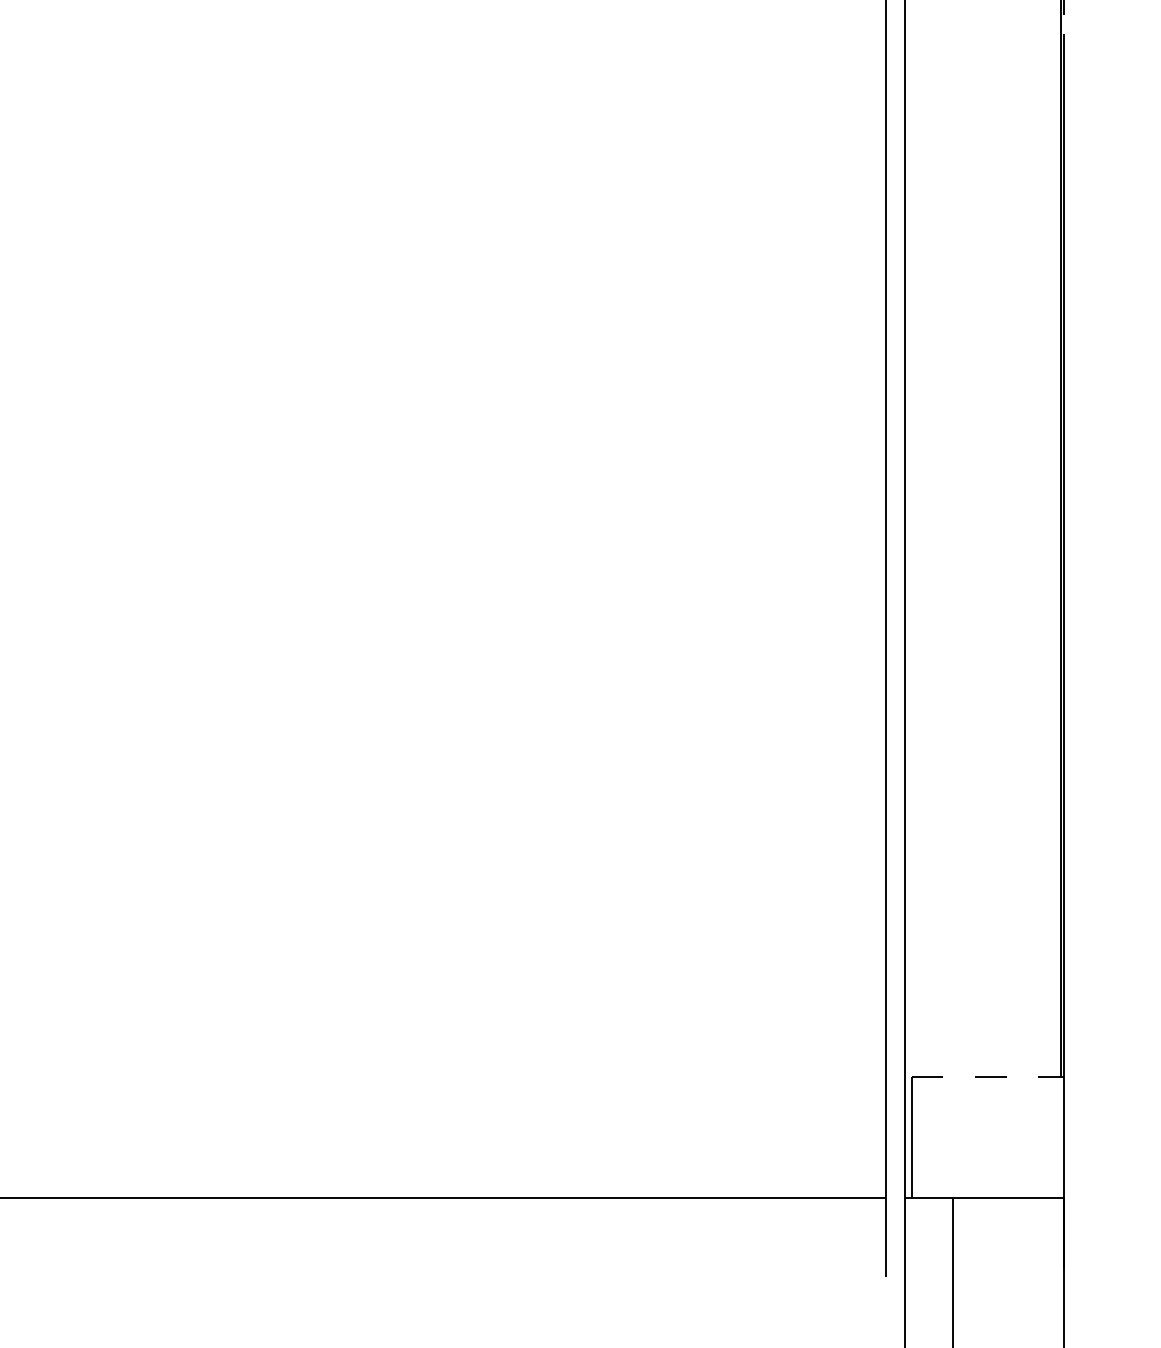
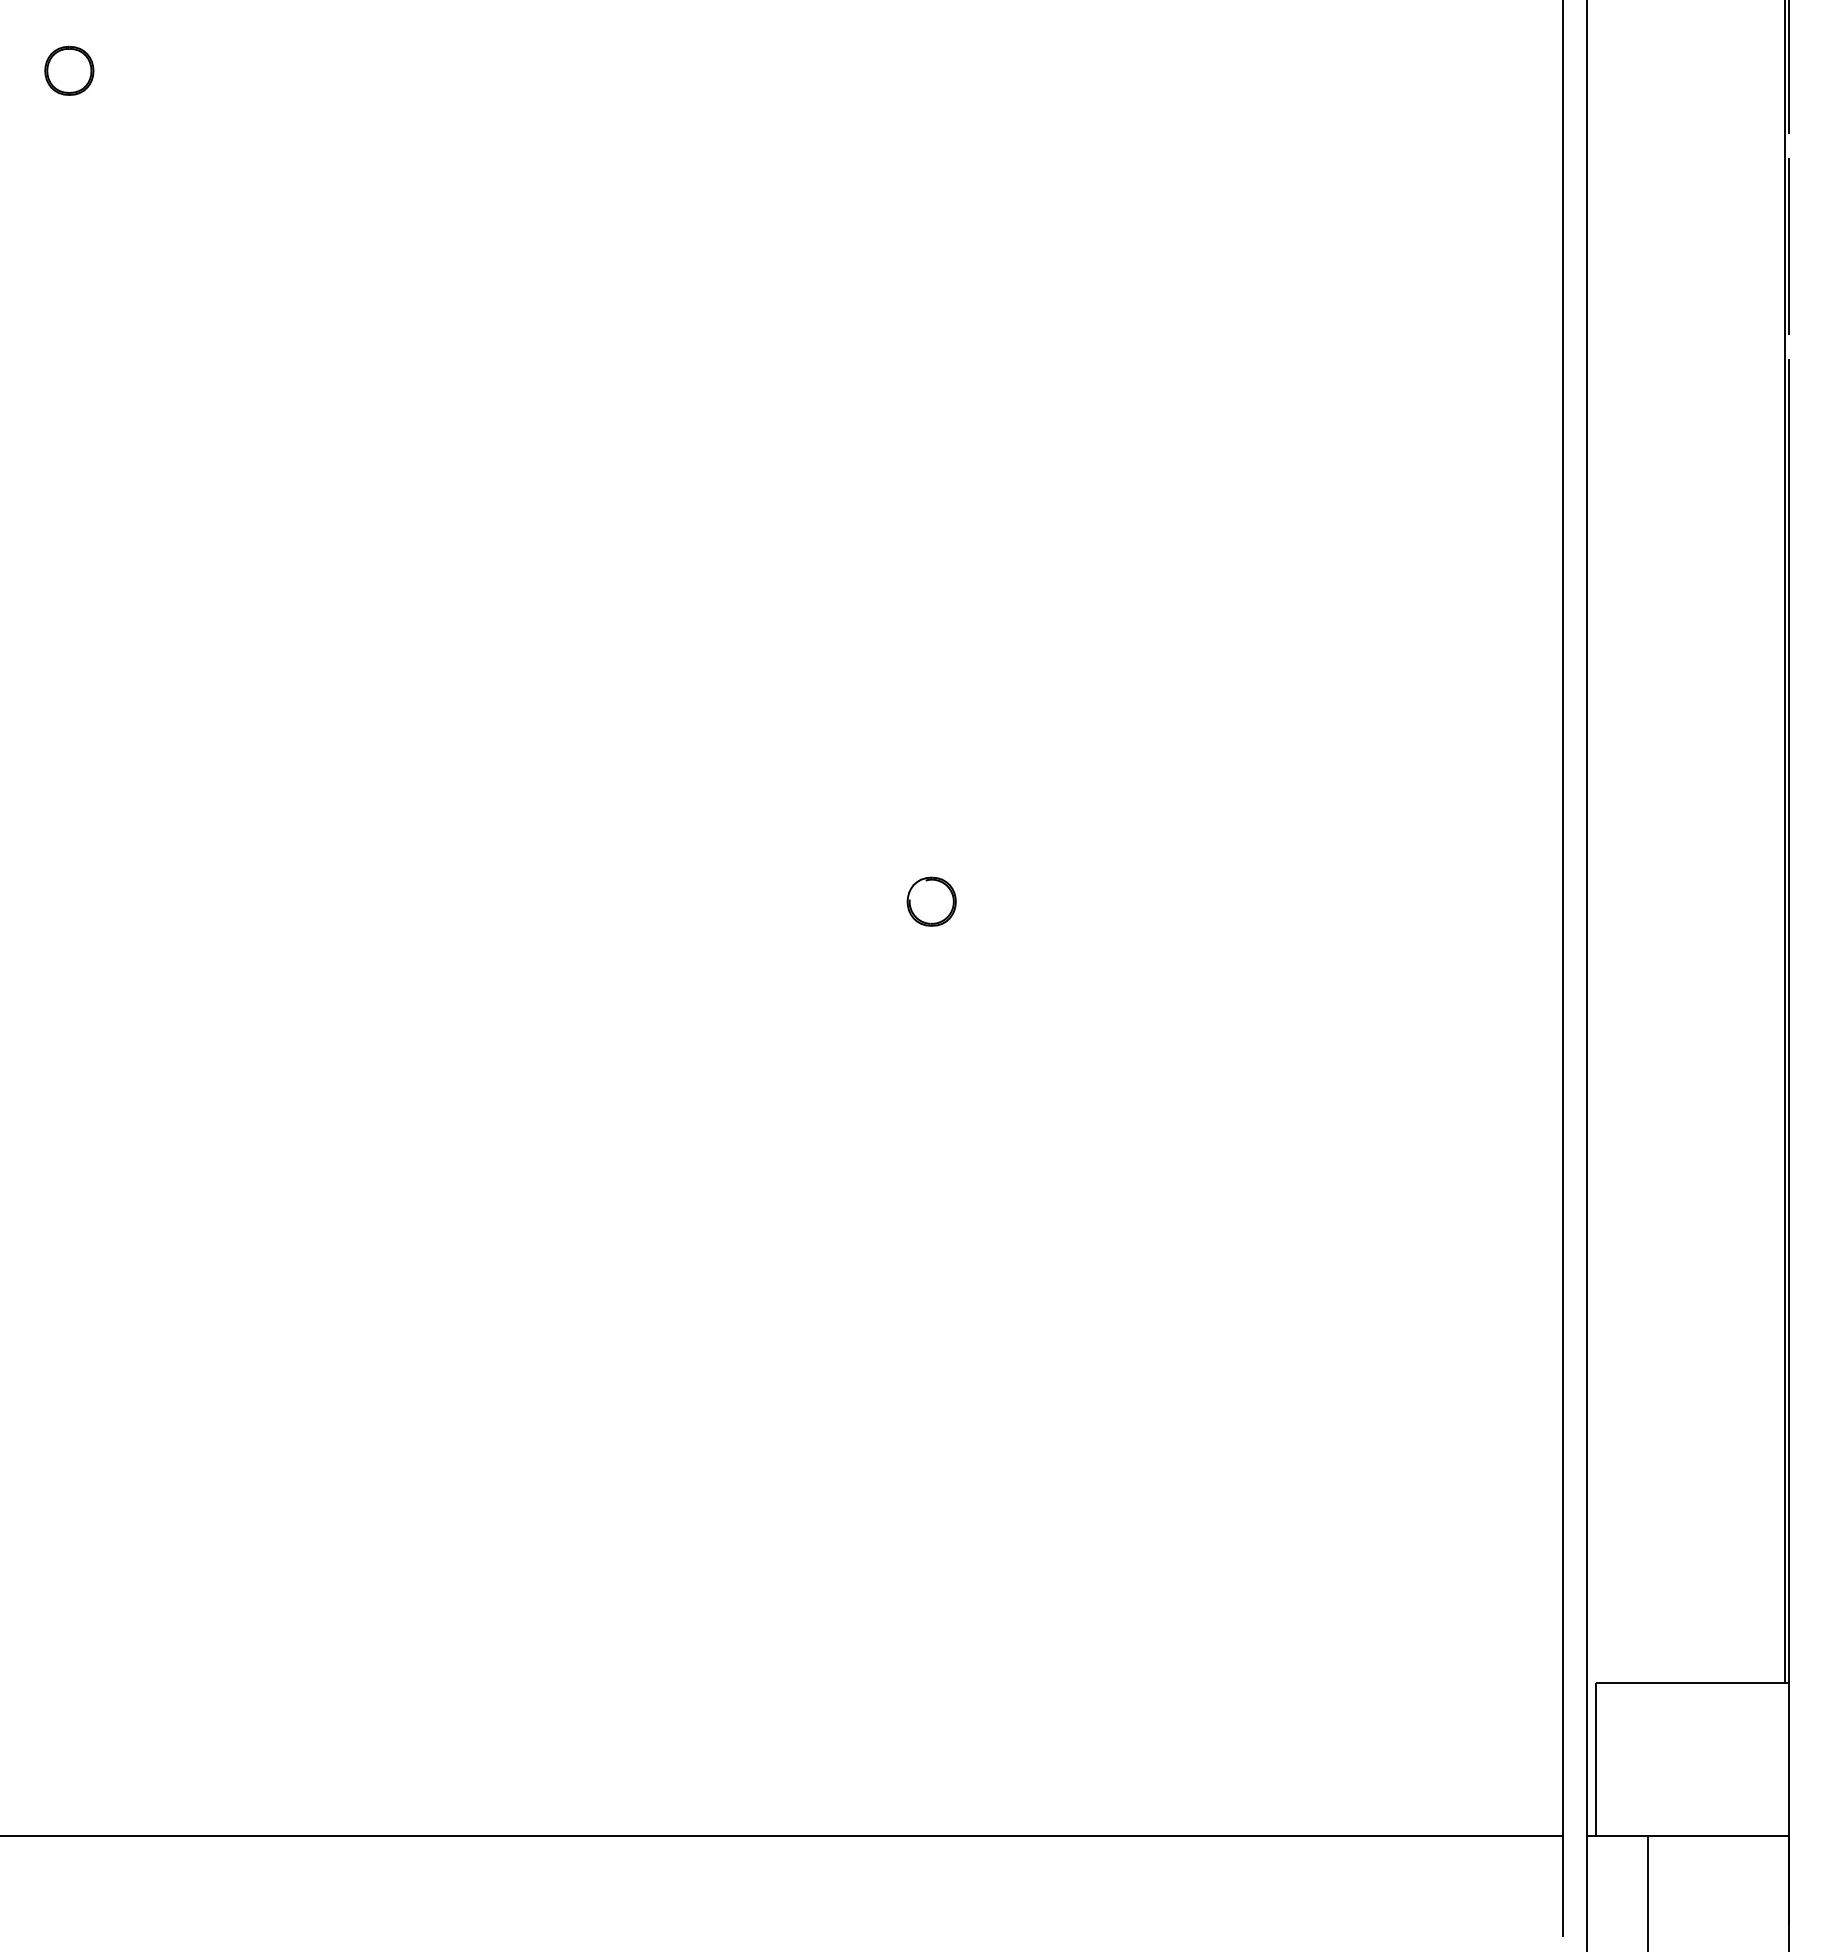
part: (388, 461) -> (931, 901), added
line: (987, 1077) -> (1692, 1683), dashed -> solid

